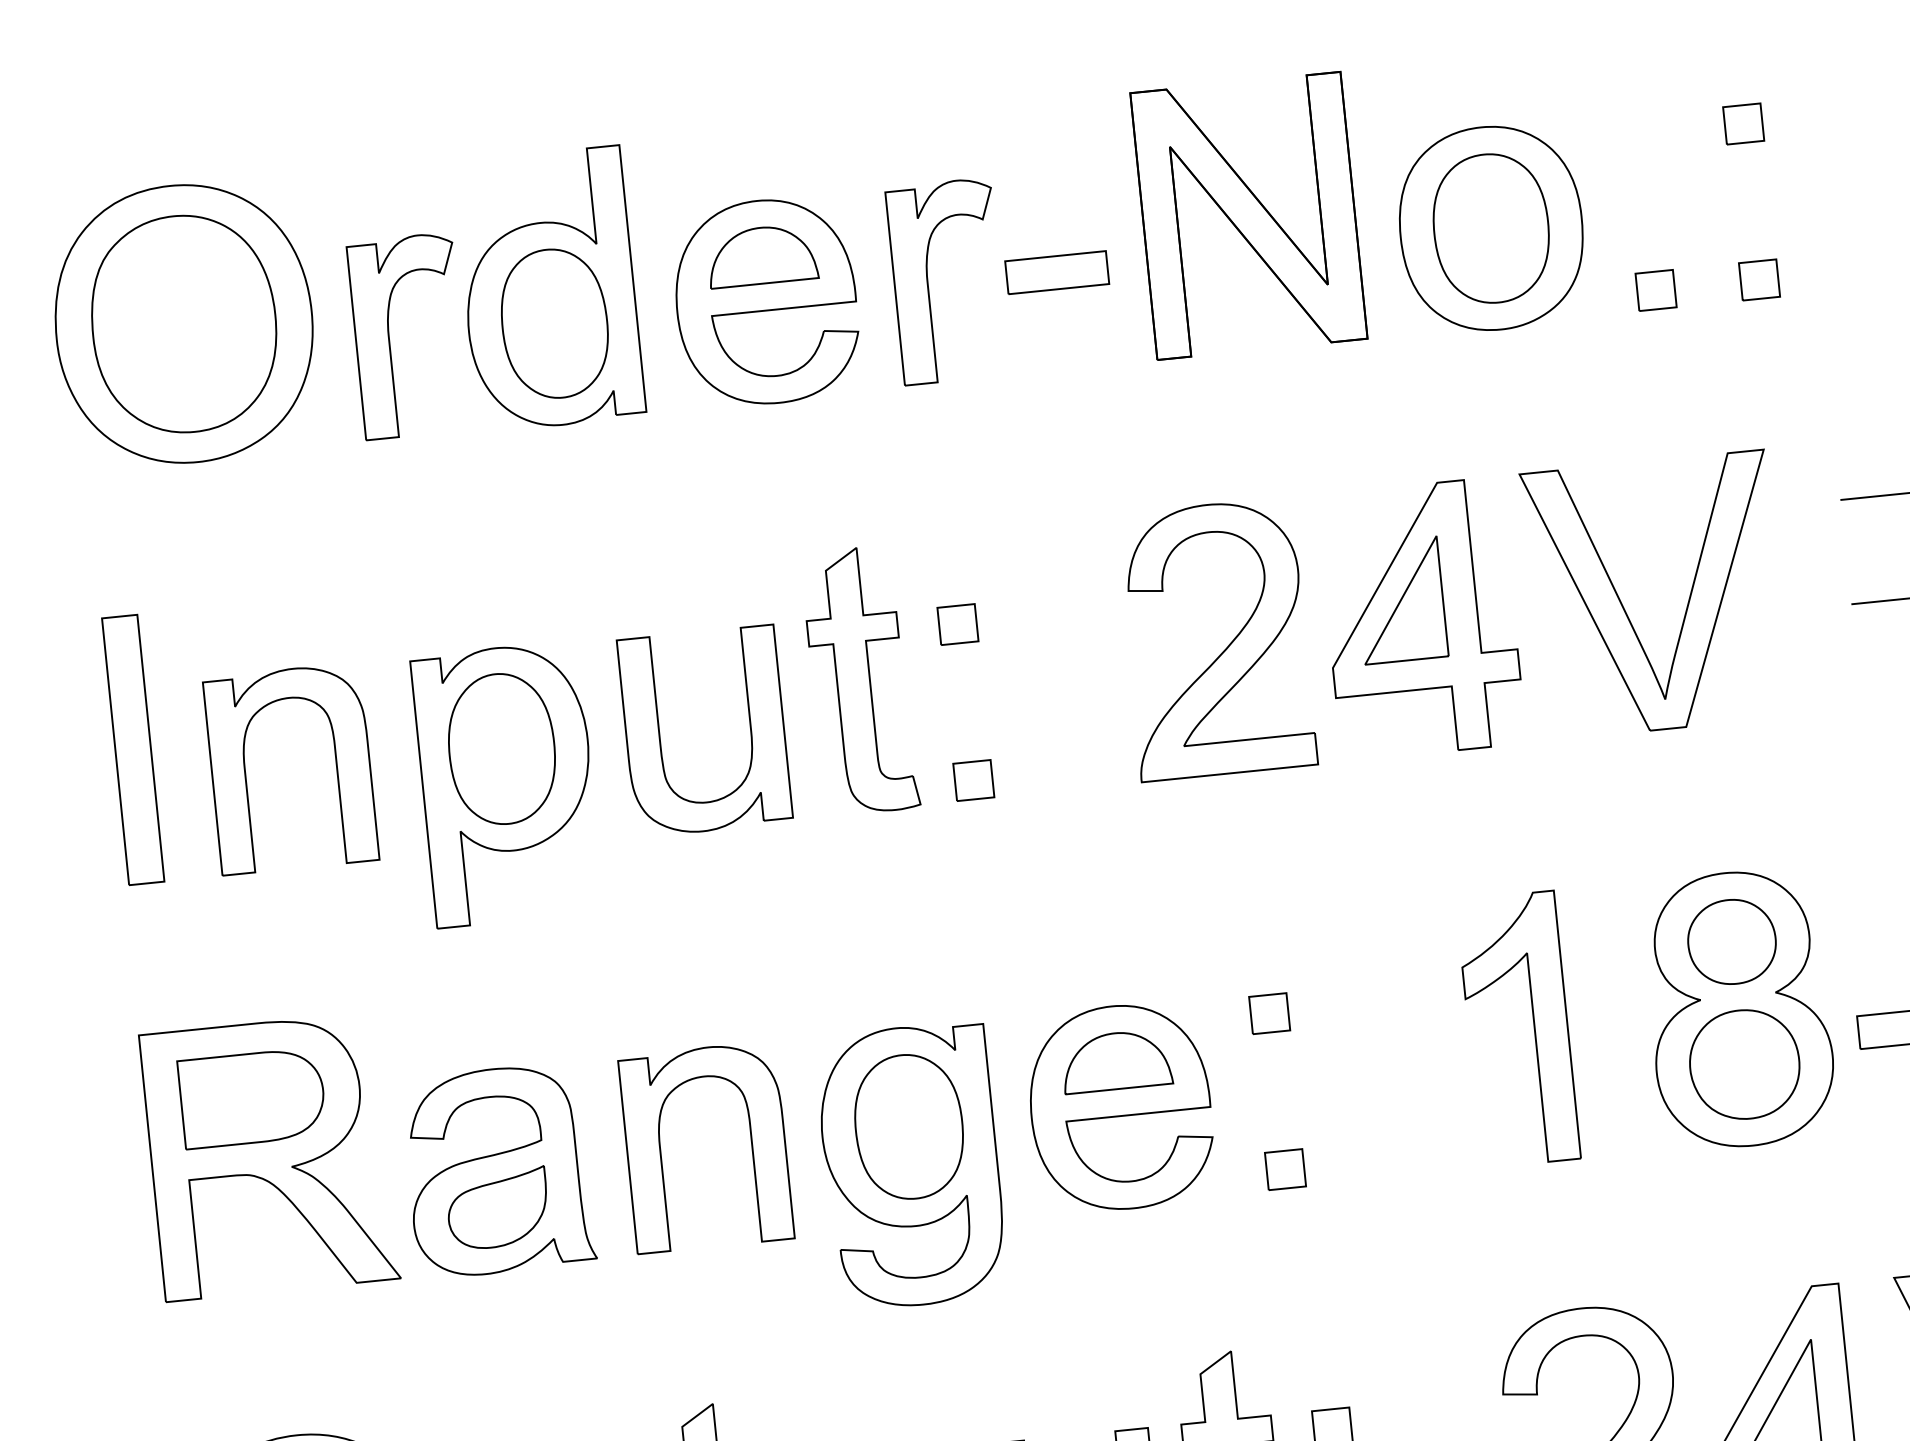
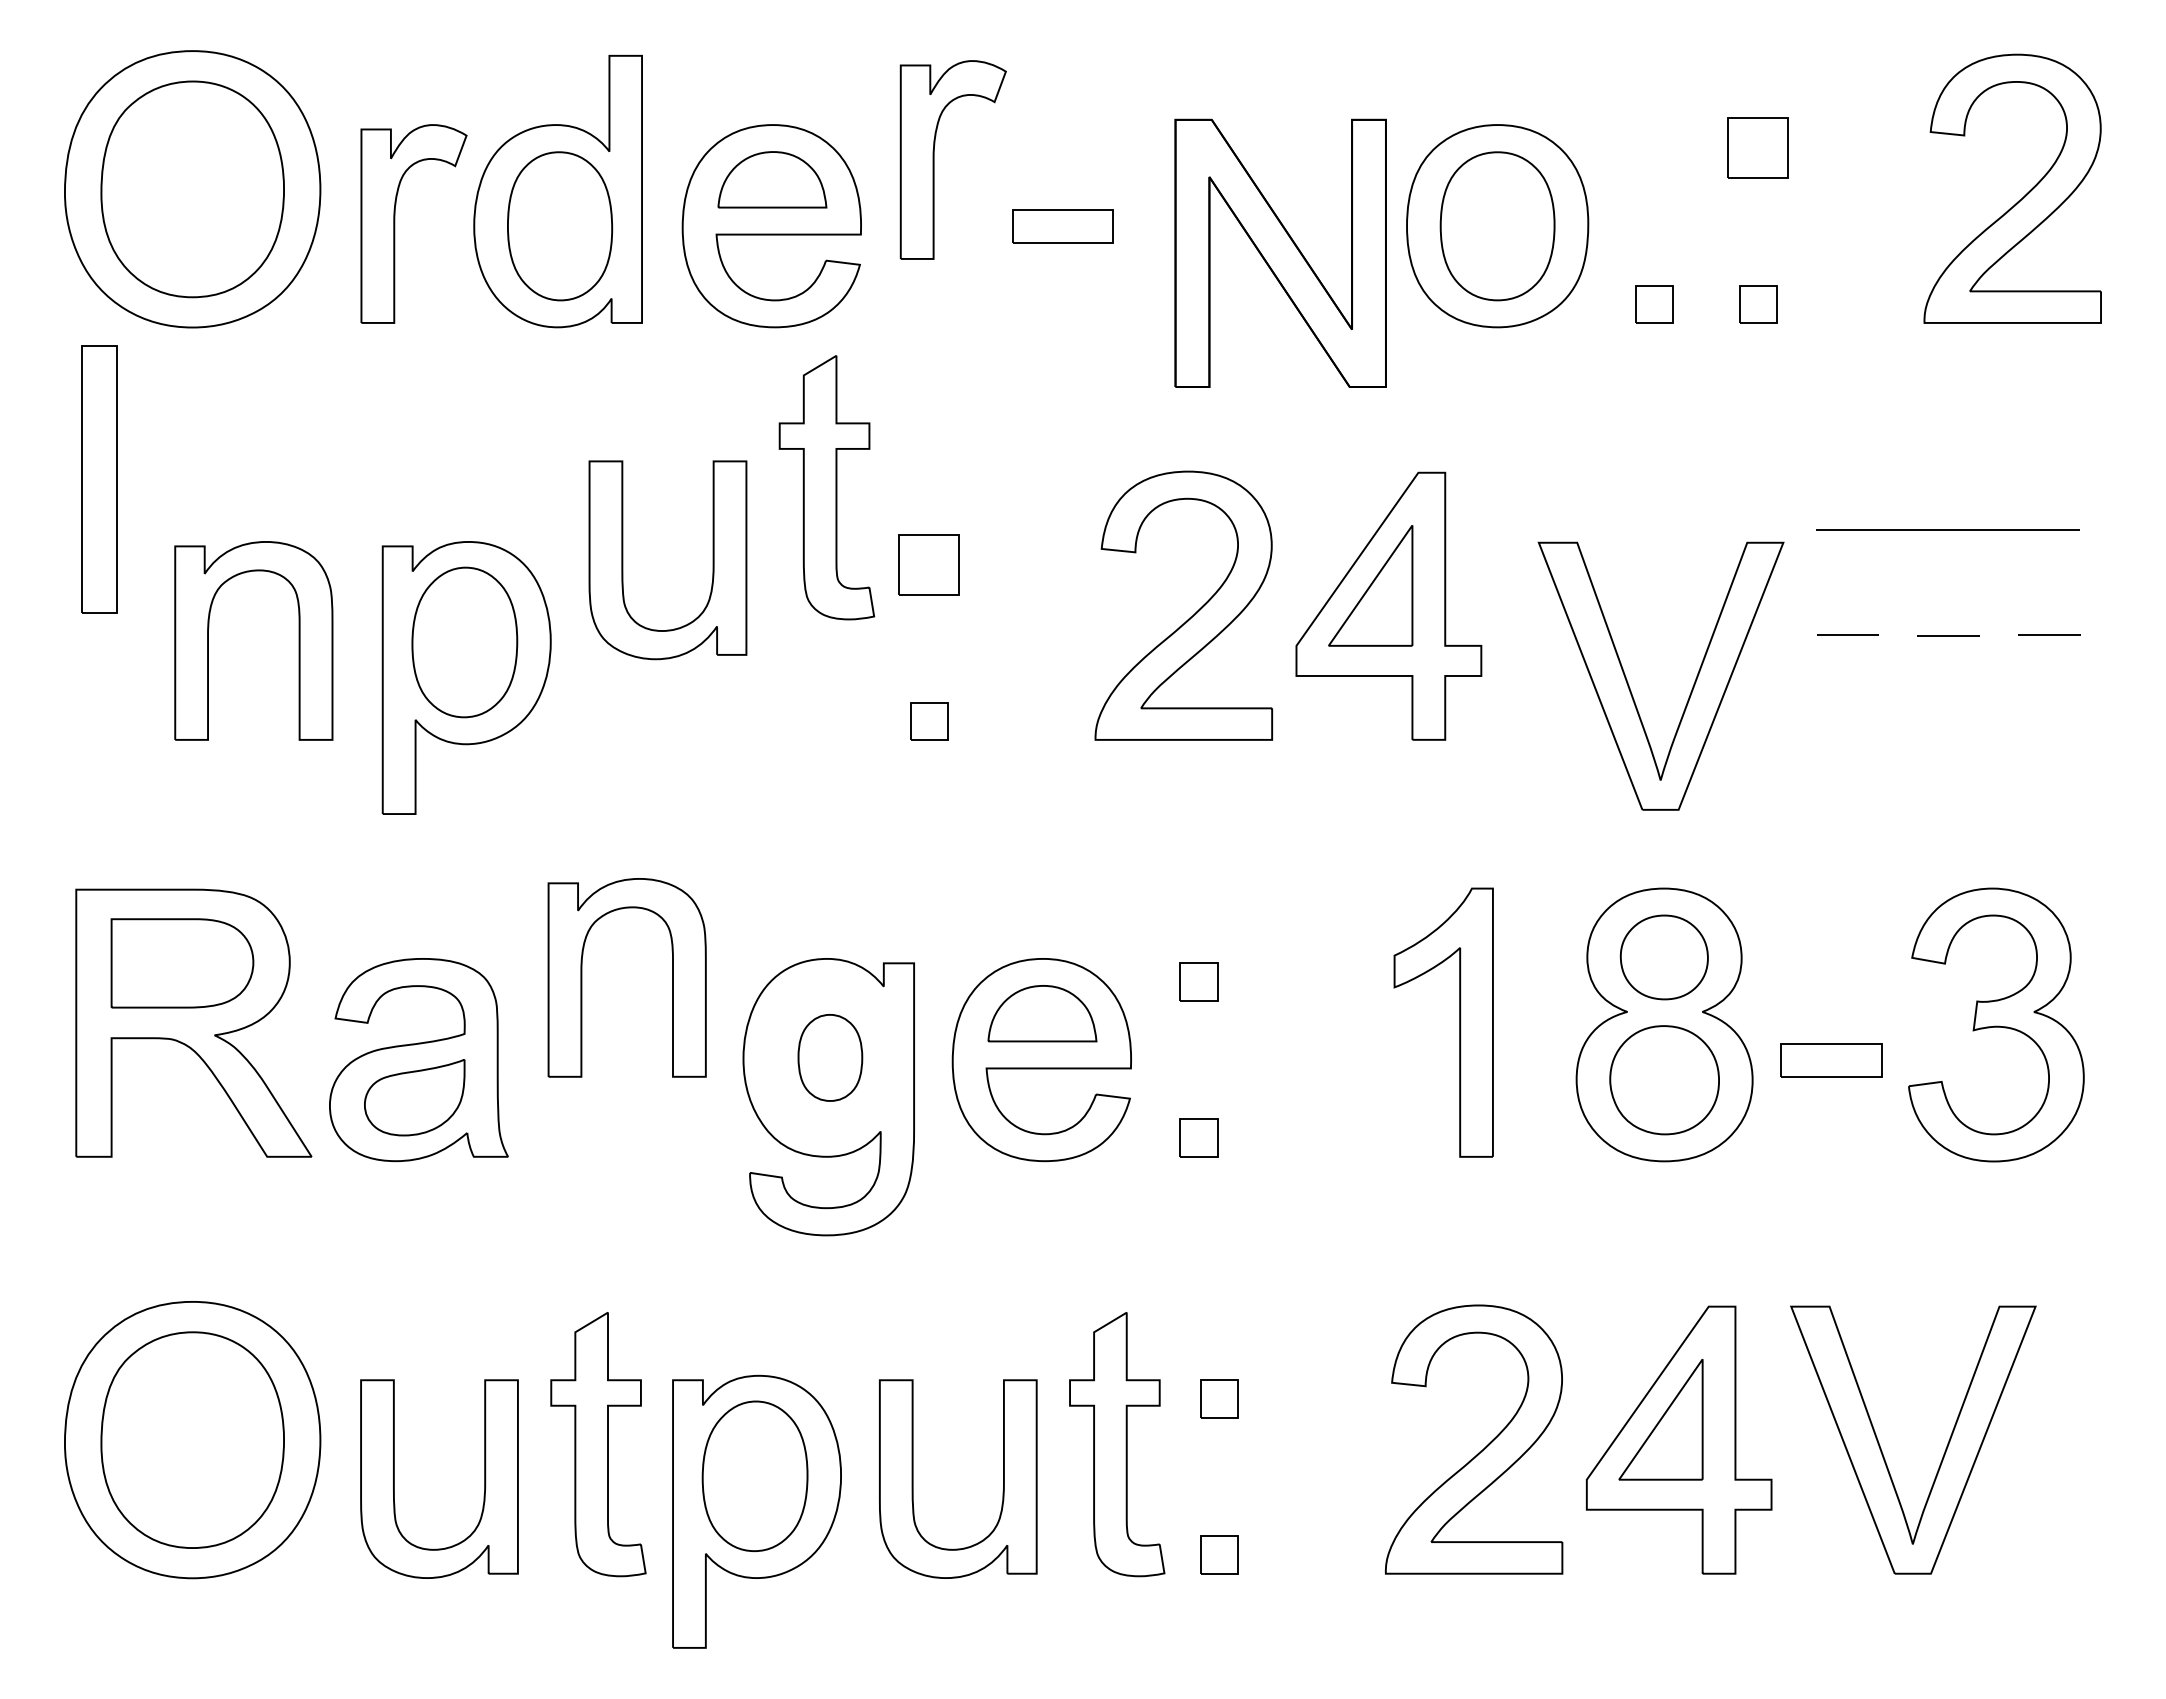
part: (1743, 123) -> (1758, 147), size x1.6
part: (1248, 215) -> (1280, 252), moved
part: (928, 282) -> (934, 159), moved
part: (1624, 607) -> (1629, 685), moved
part: (958, 624) -> (929, 564), size x1.6
part: (859, 680) -> (826, 487), moved
part: (660, 735) -> (623, 560), moved
part: (133, 750) -> (99, 479), moved
part: (909, 1126) -> (830, 1057), size x0.6
part: (661, 1151) -> (582, 977), moved

